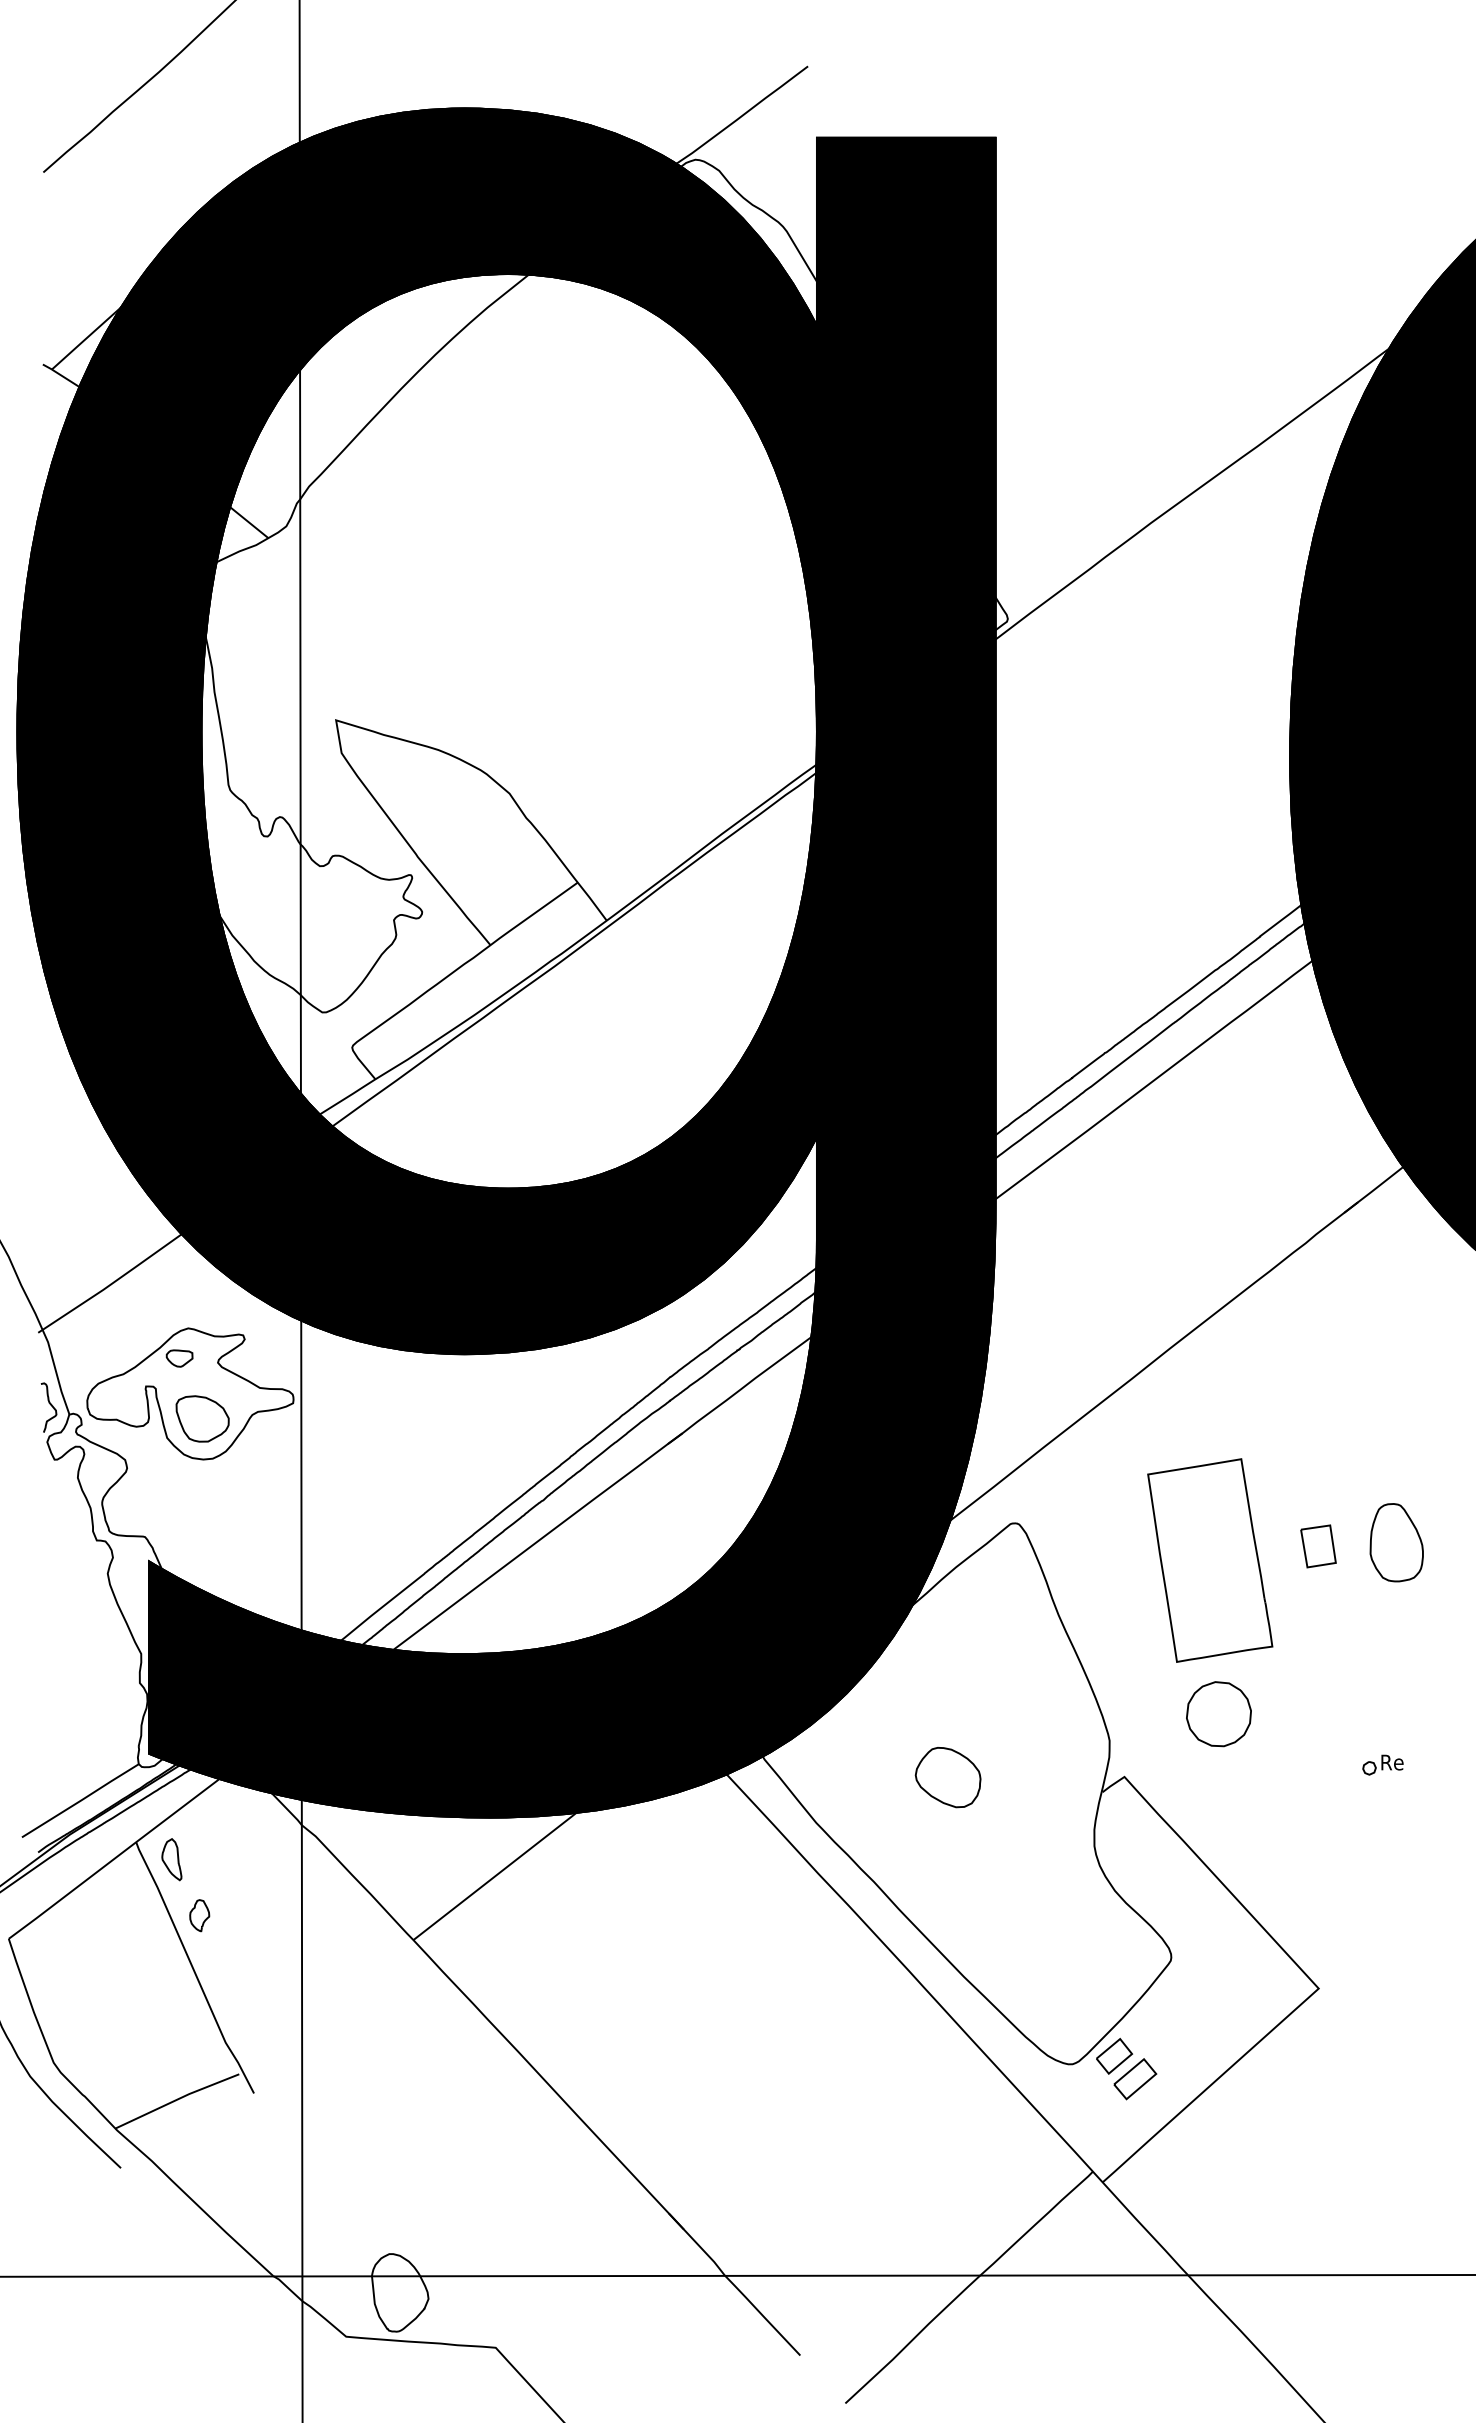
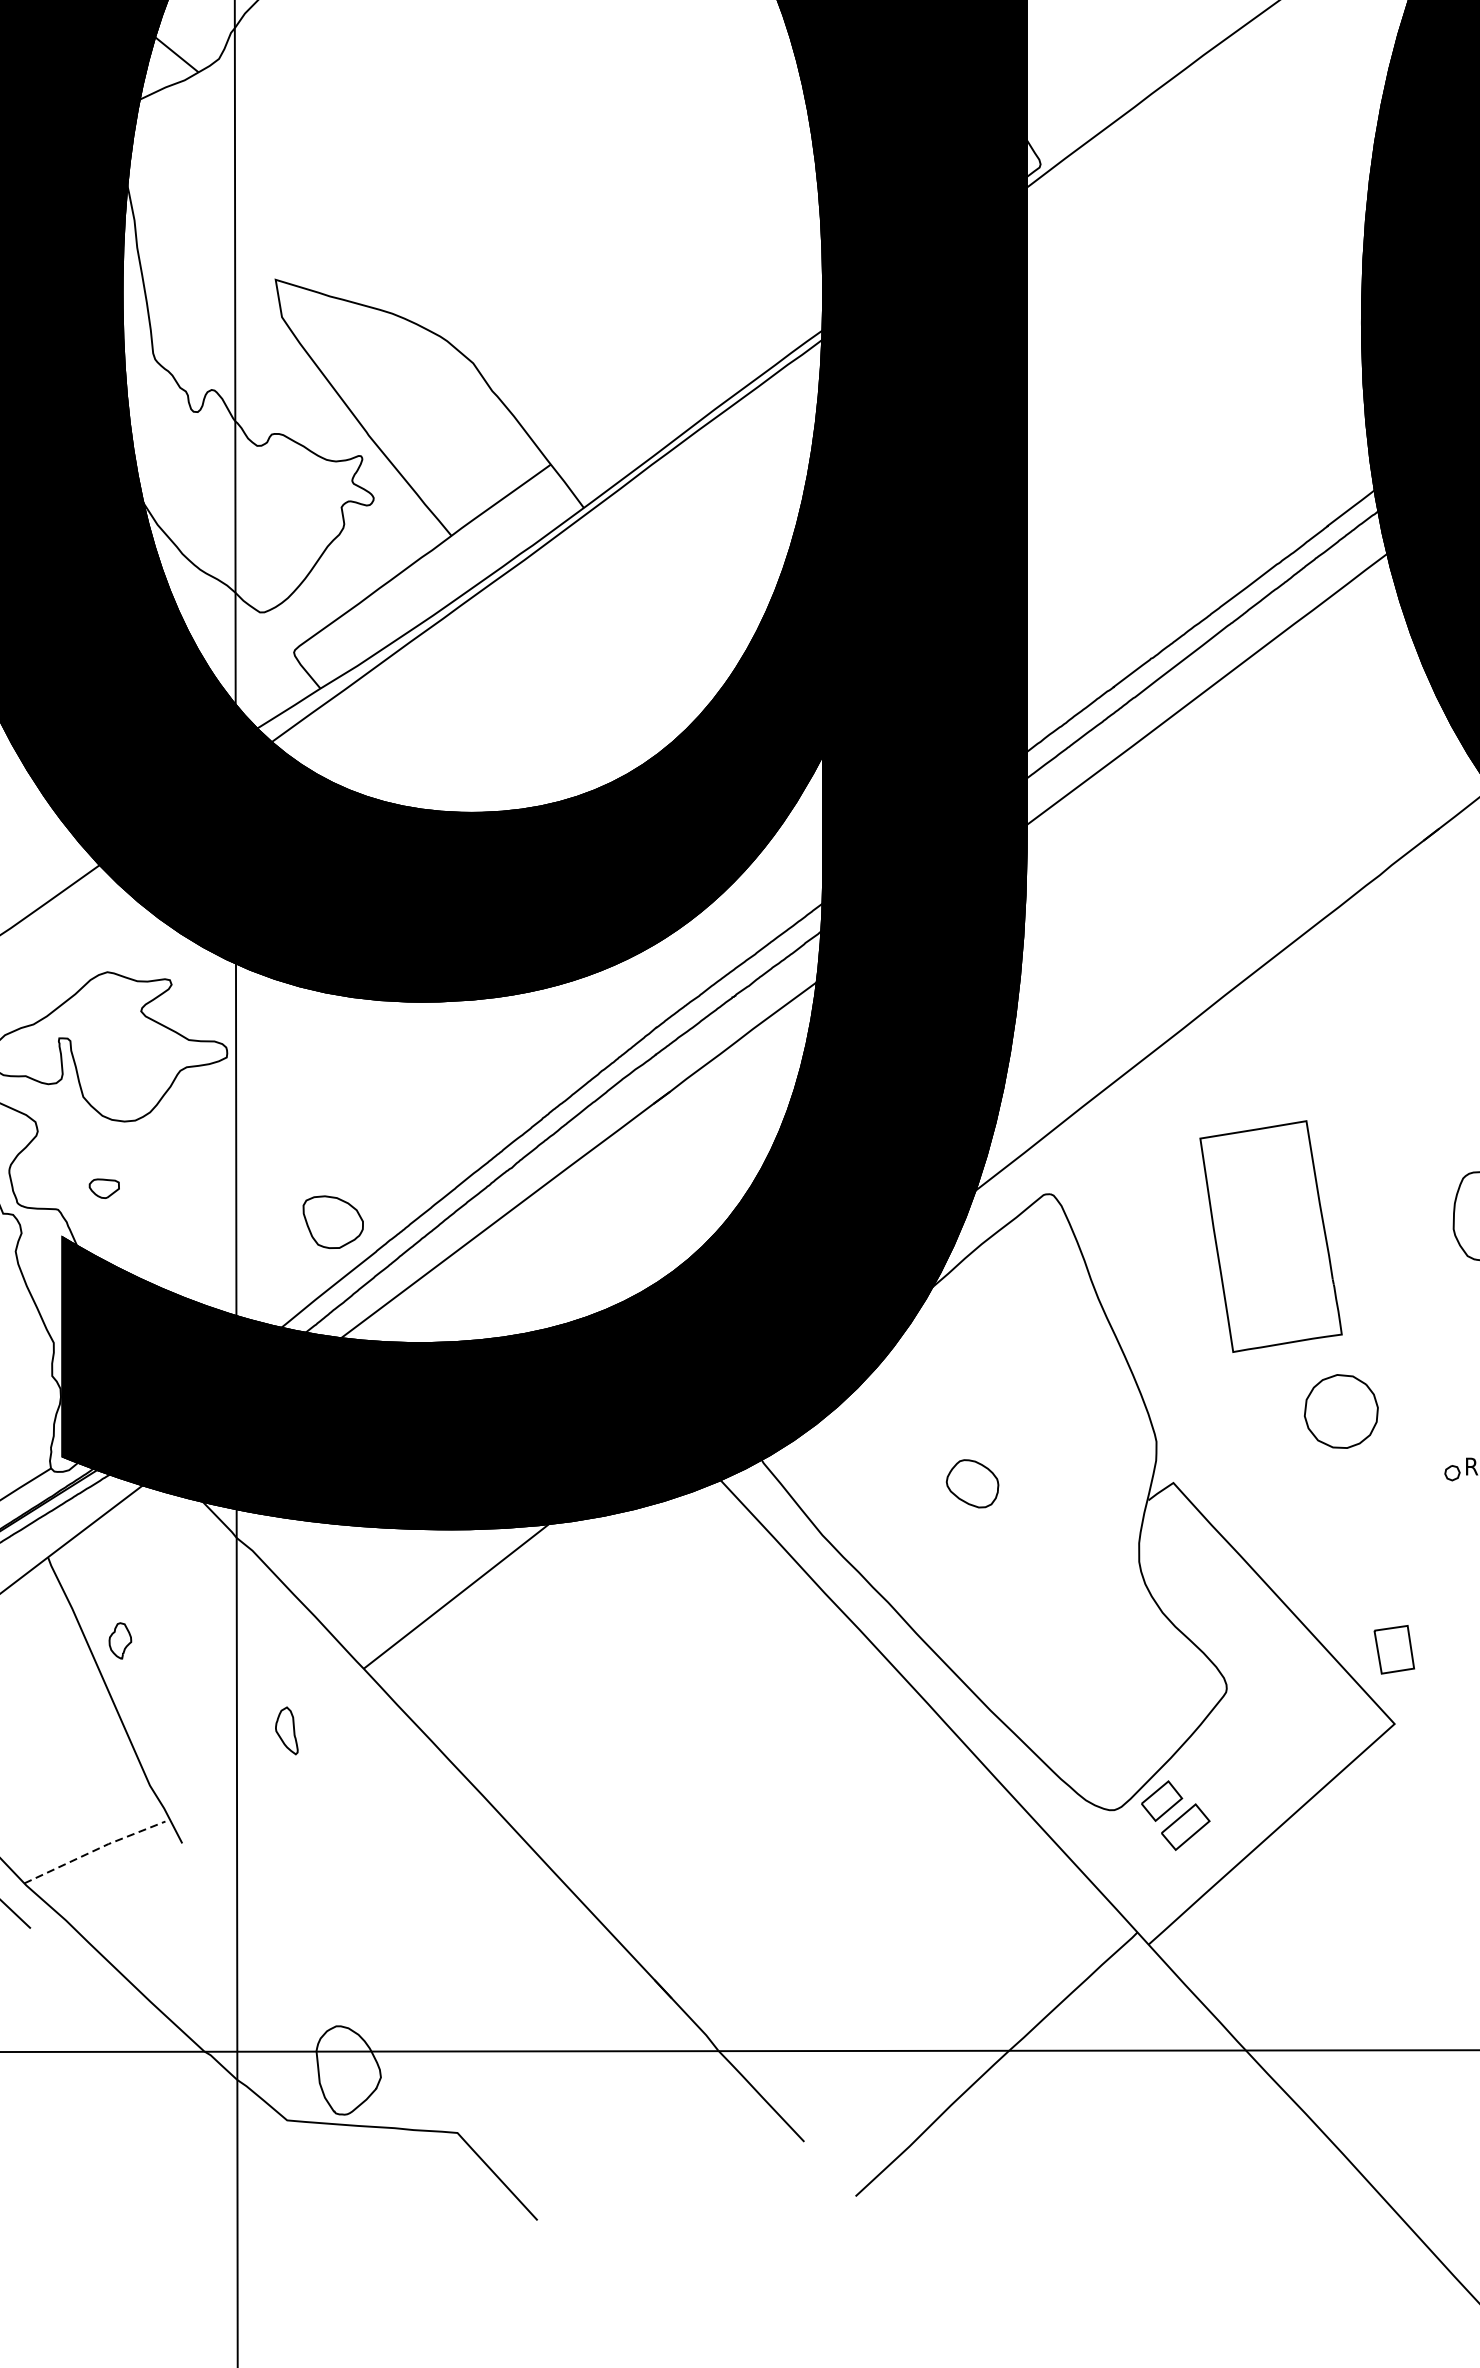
part: (179, 1358) -> (104, 1188), moved
part: (202, 1418) -> (333, 1221), moved
part: (1318, 1546) -> (1394, 1649), moved
part: (1218, 1714) -> (1340, 1411), moved
part: (947, 1777) -> (971, 1483), size x0.7
part: (171, 1859) -> (286, 1730), moved
line: (177, 2099) -> (95, 1850), solid -> dashed

